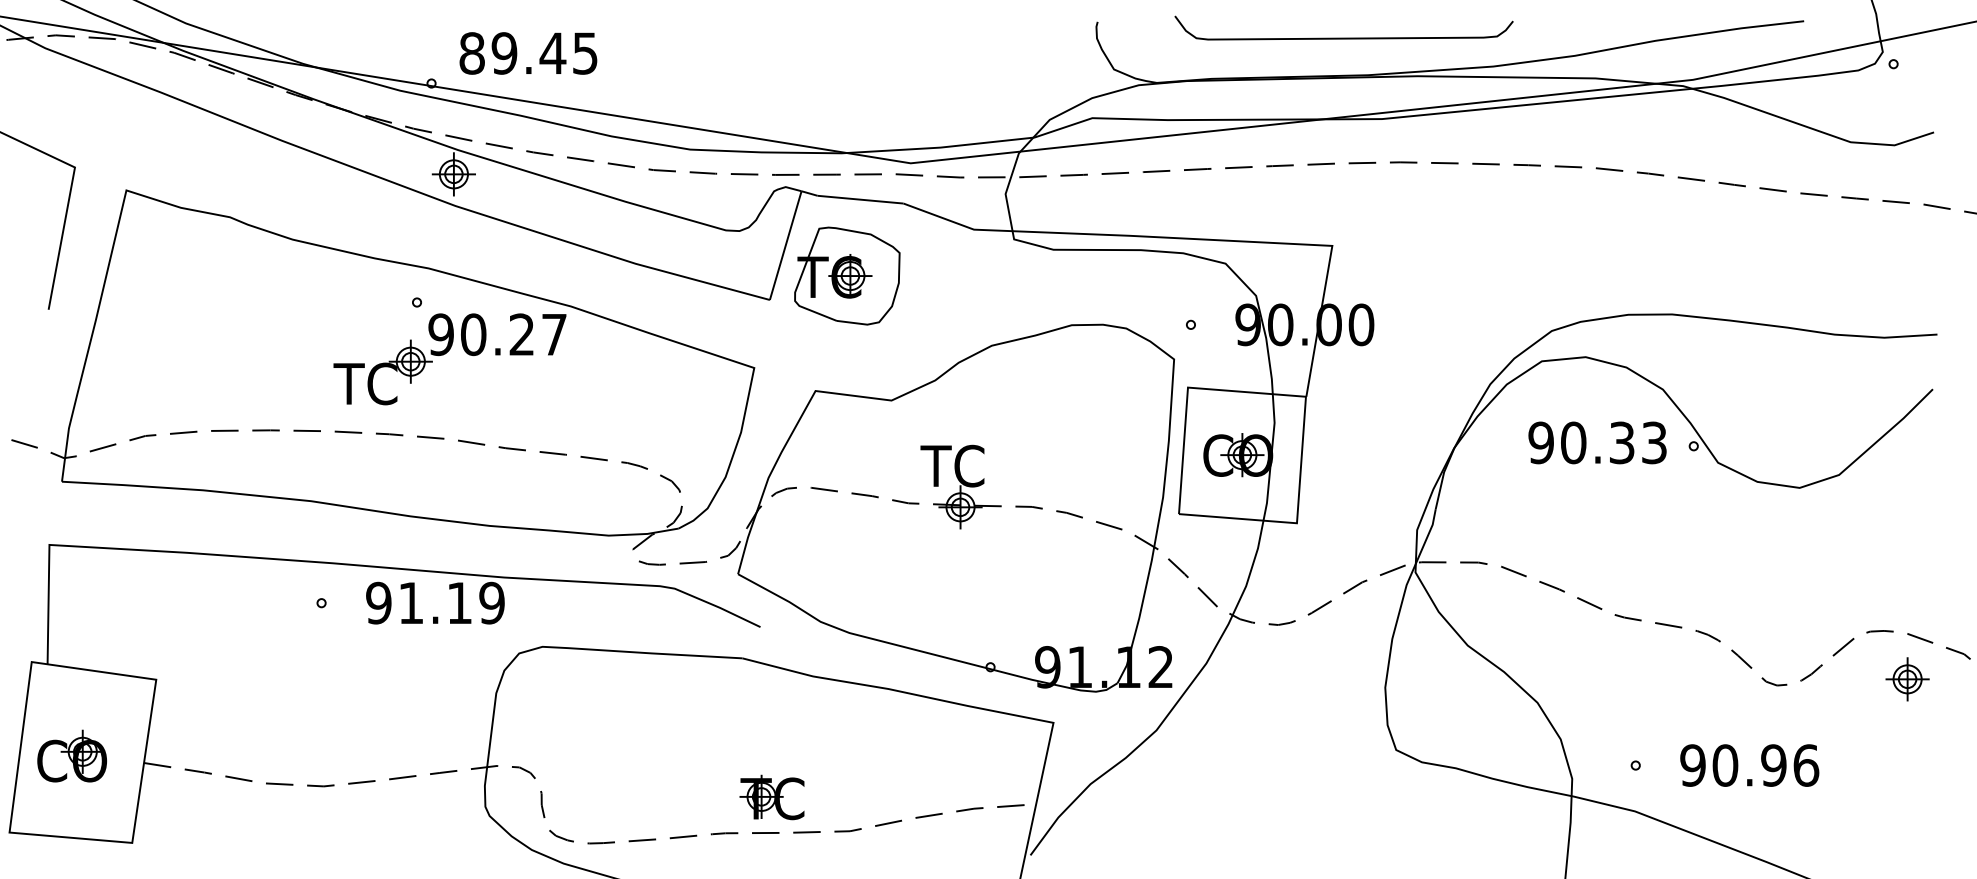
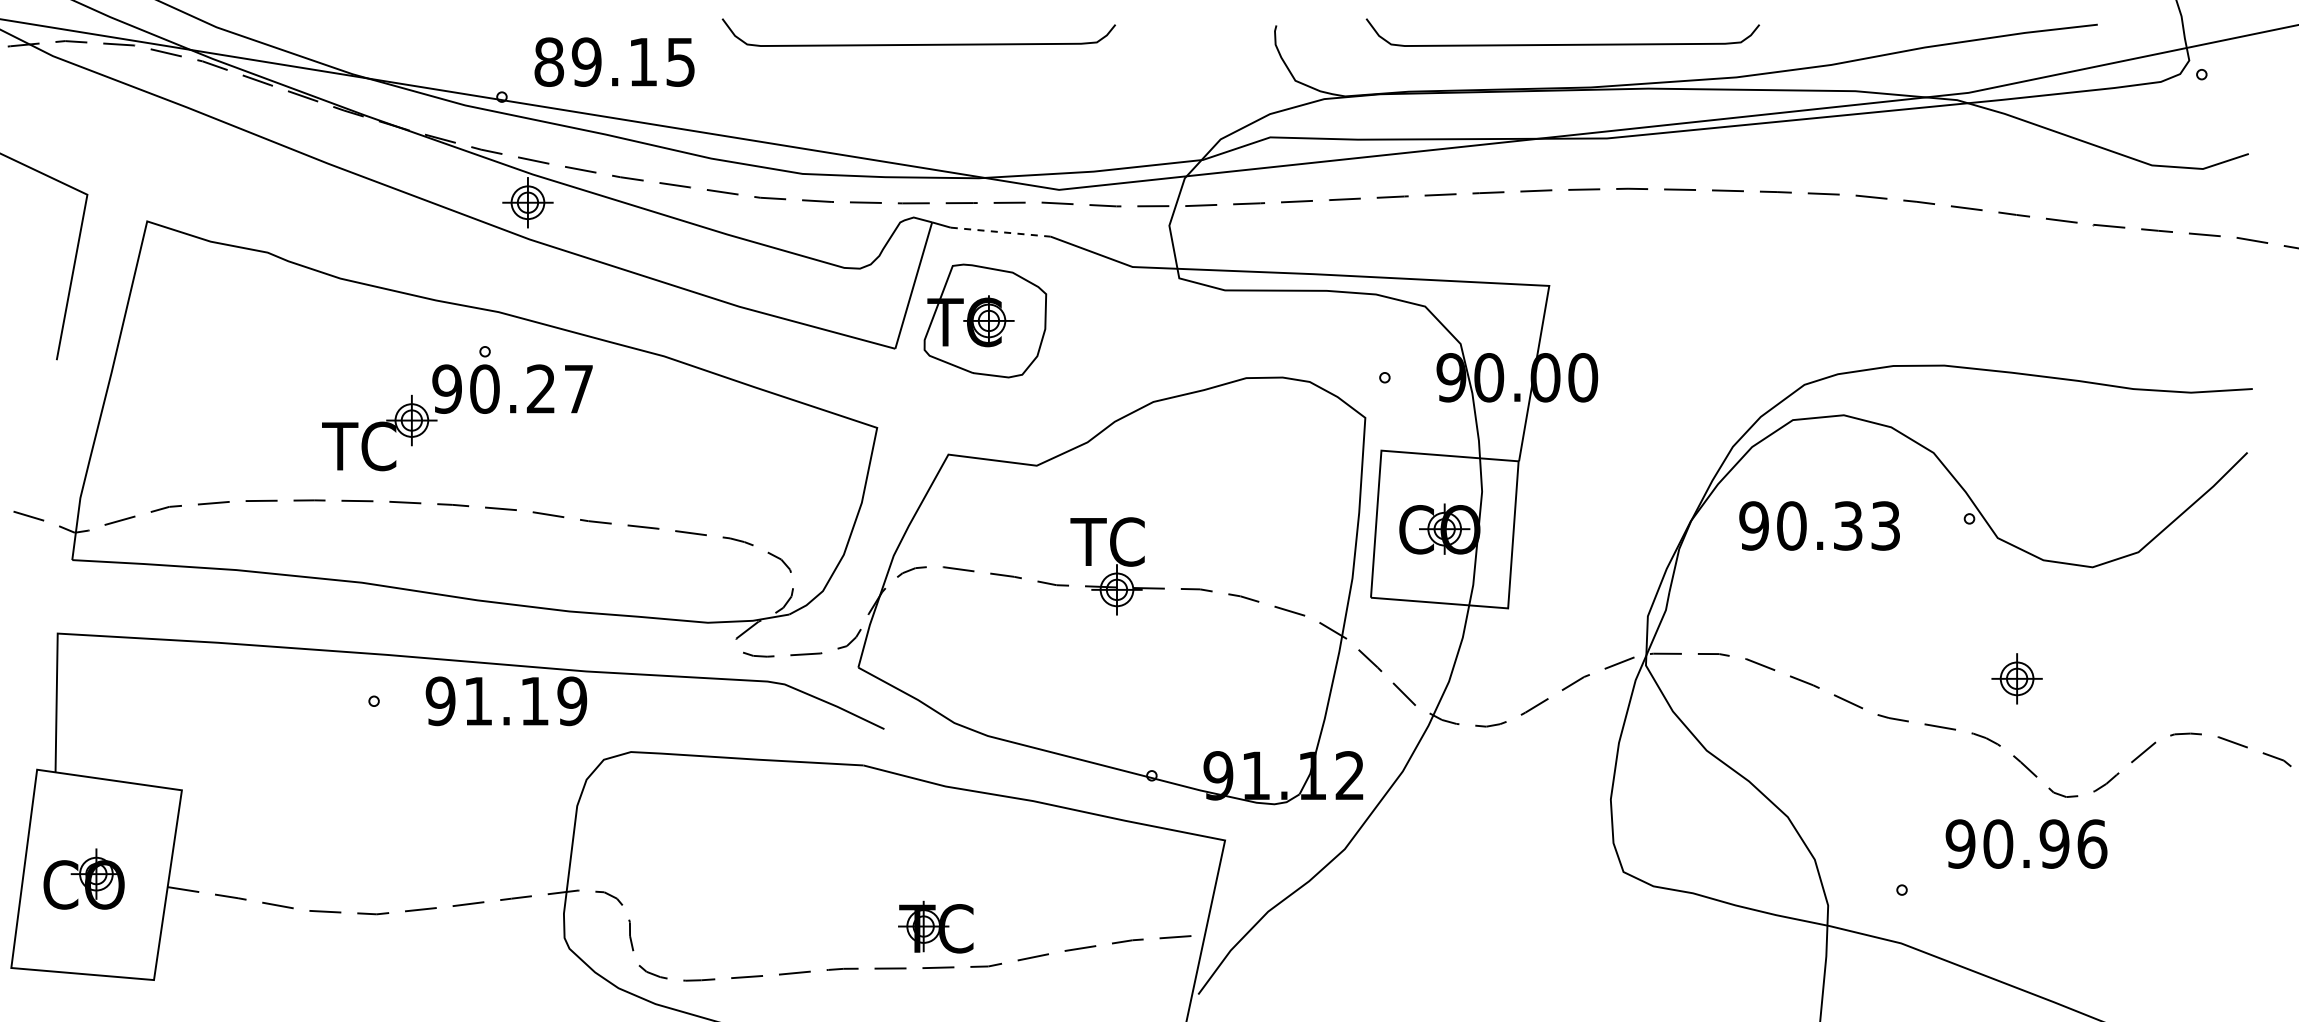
curve: (789, 38) -> (918, 44), added
text: (552, 53) -> (642, 62), 89.45 -> 89.15
line: (861, 199) -> (1001, 232), solid -> dashed
part: (446, 353) -> (453, 411), moved
text: (1597, 442) -> (1819, 525), moved
part: (1907, 679) -> (2016, 678), moved
text: (1749, 765) -> (2026, 843), moved
part: (771, 796) -> (935, 926), moved

